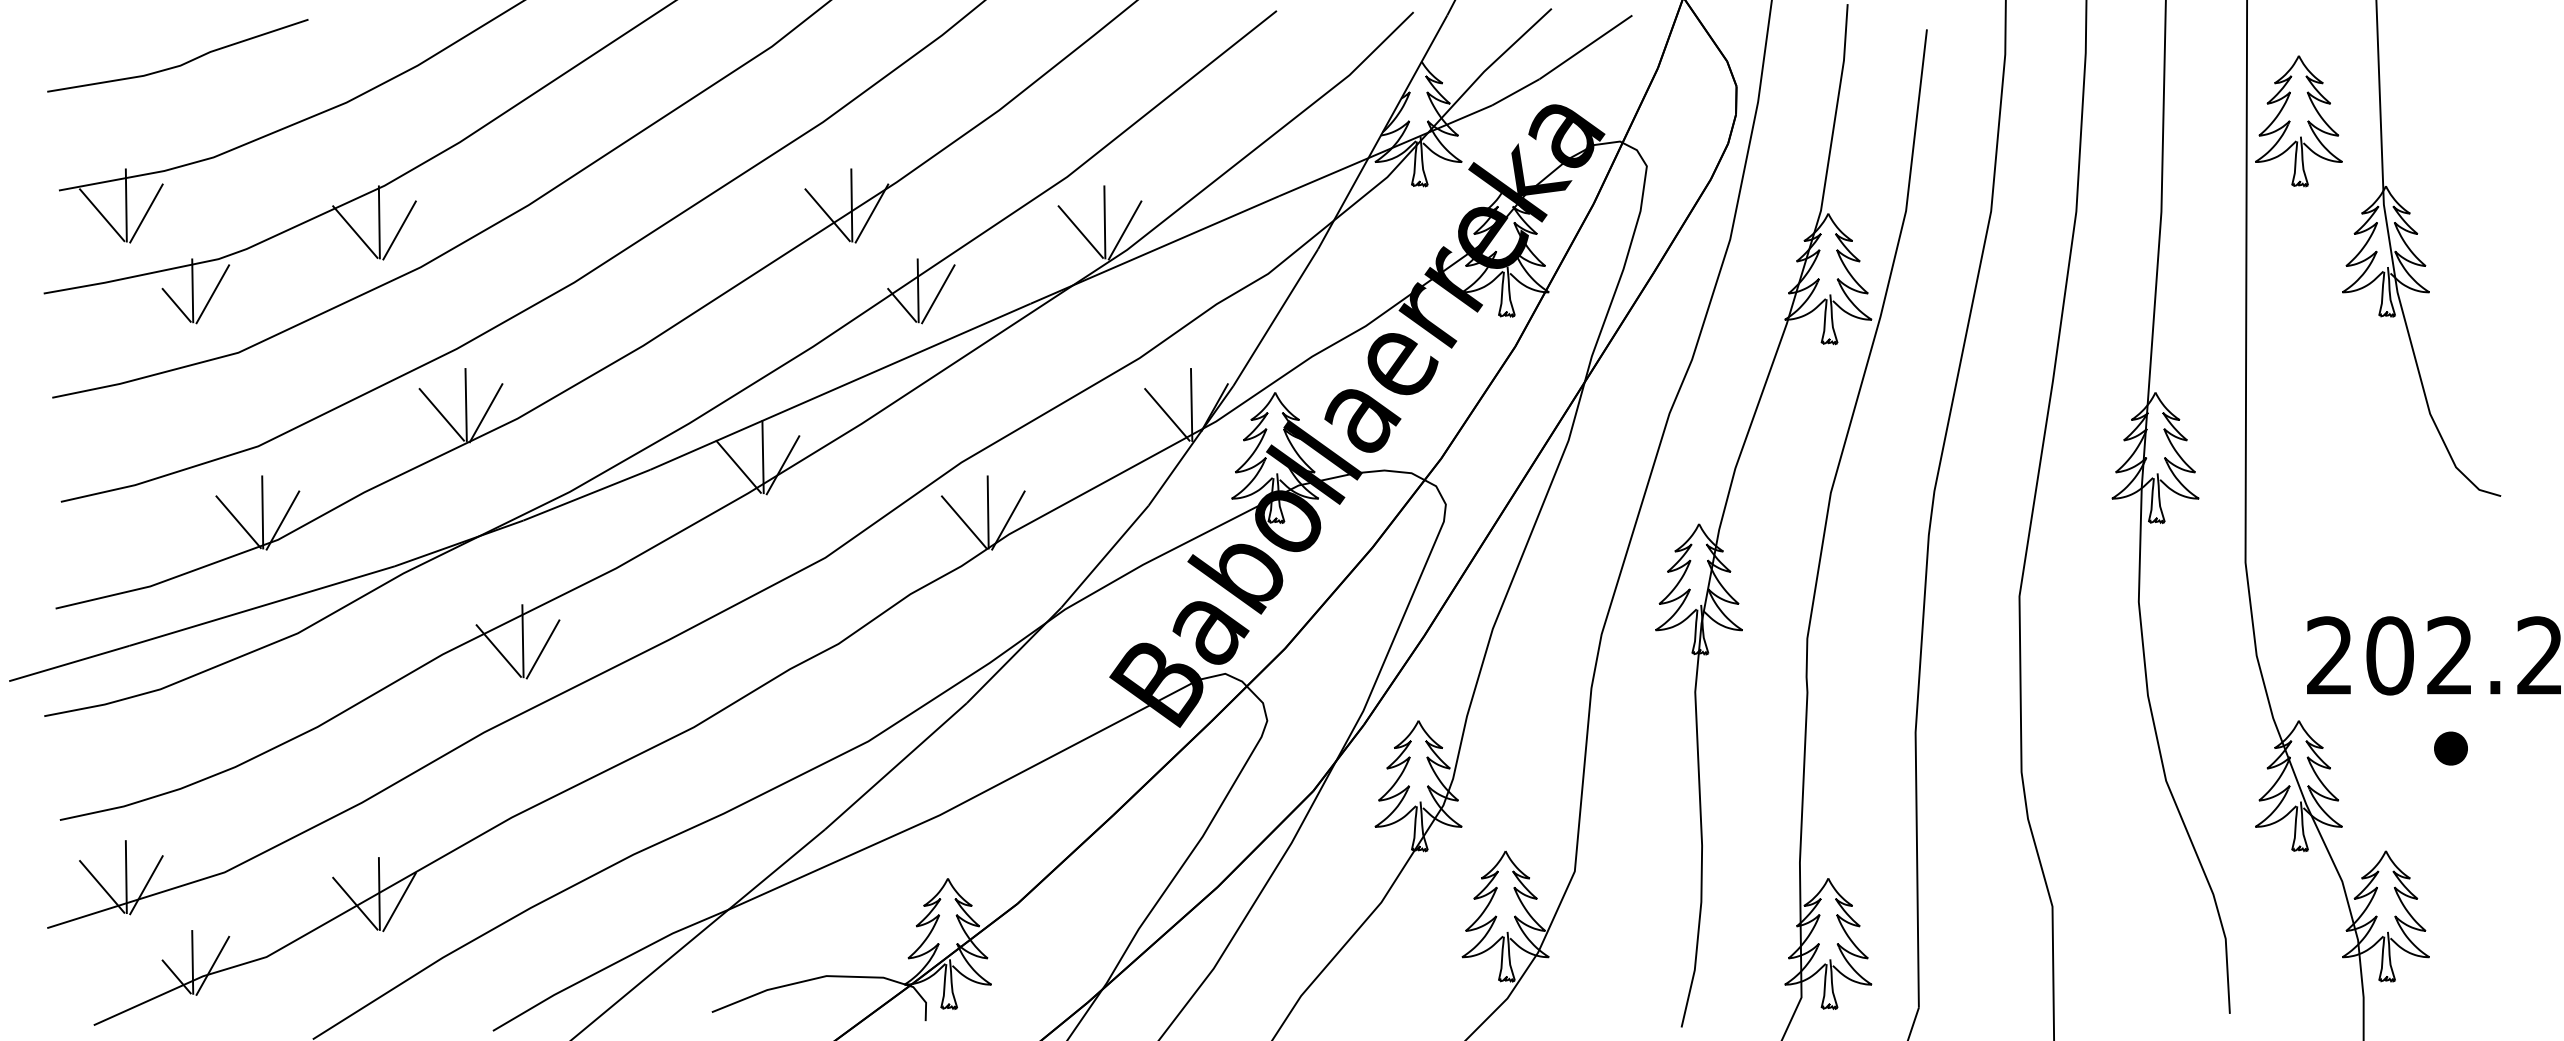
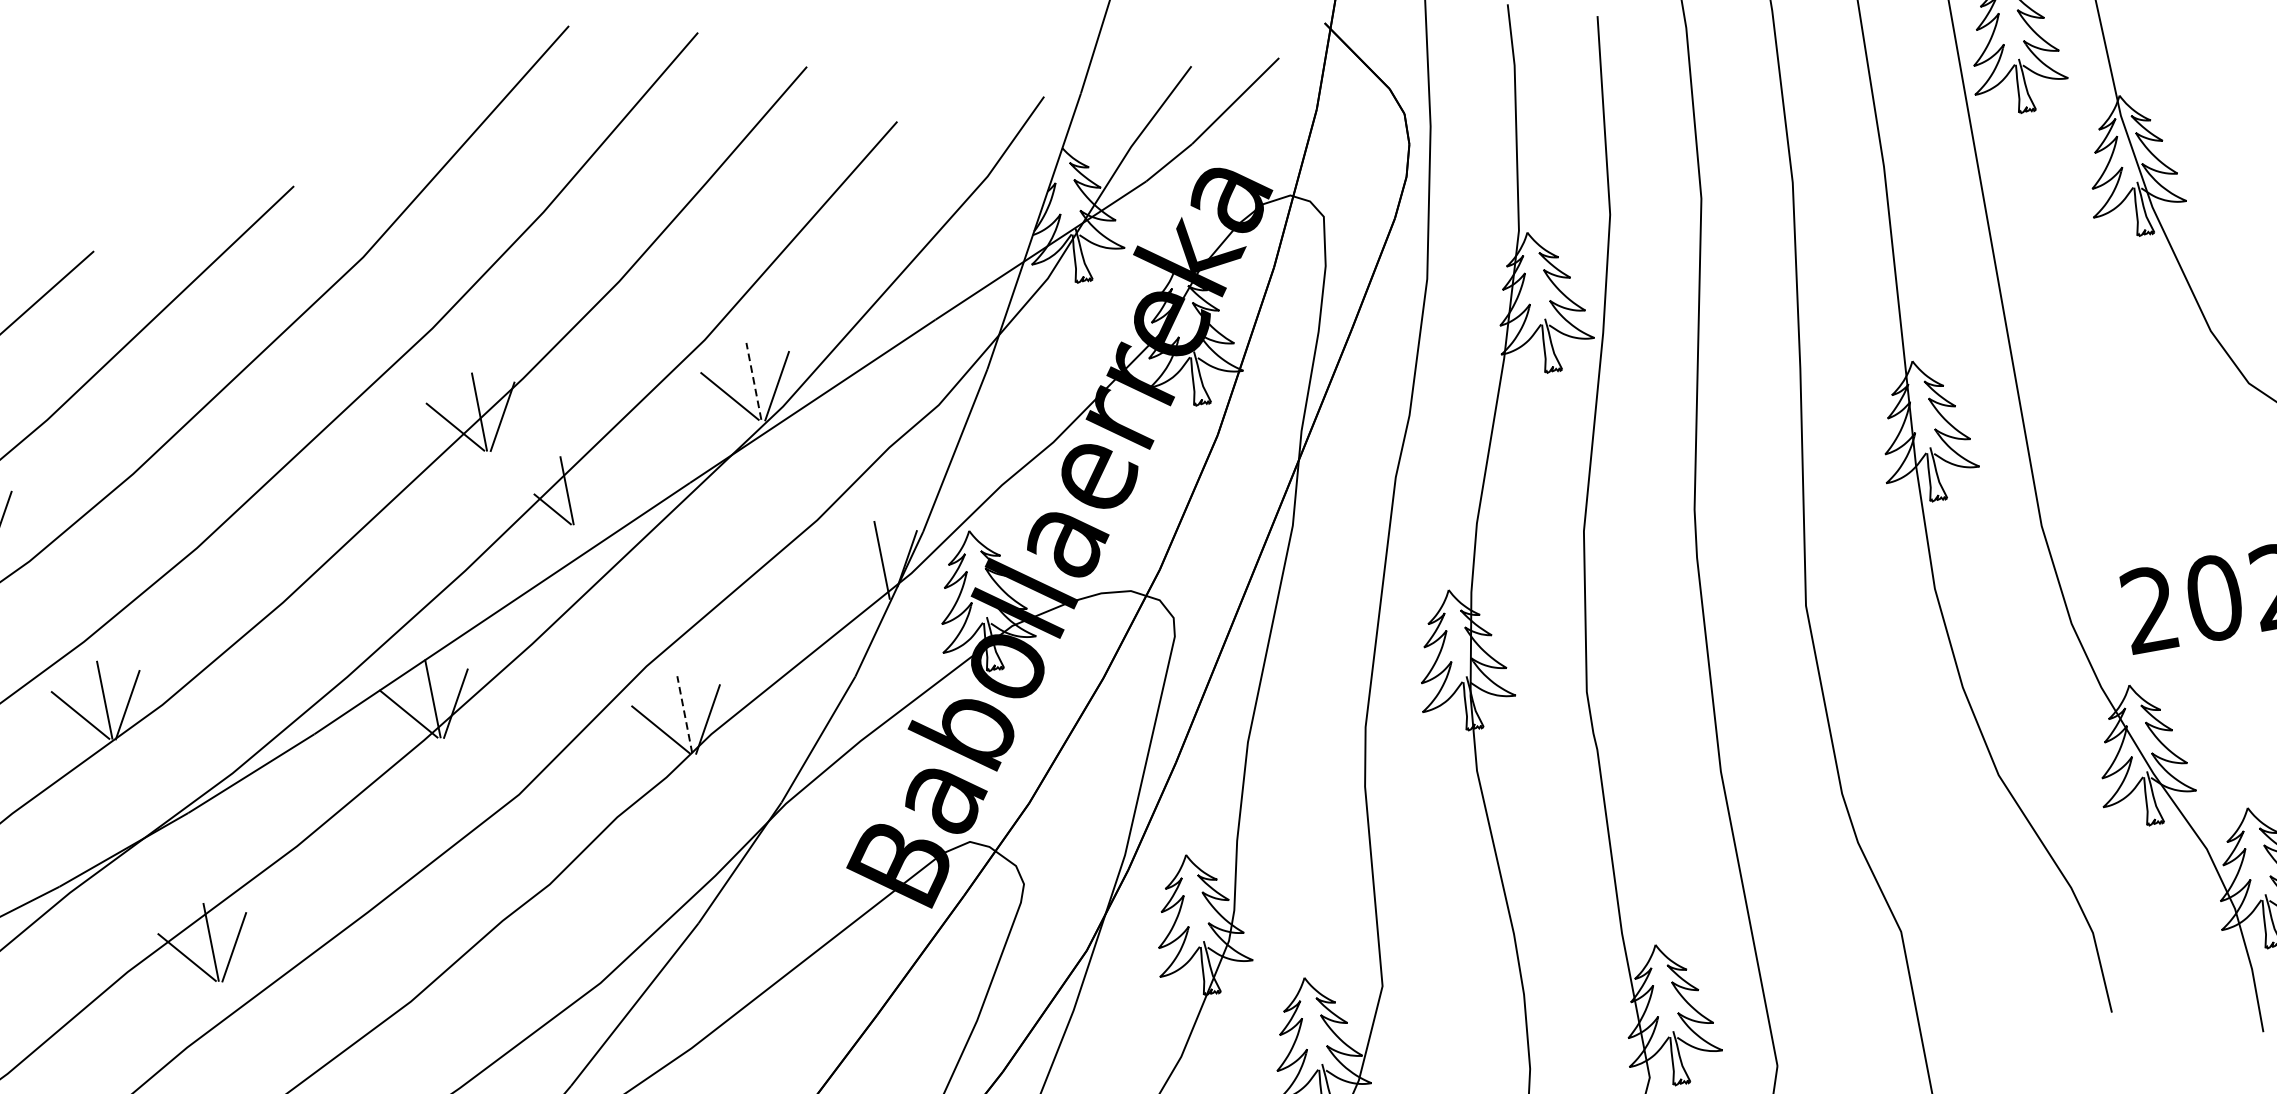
line: (1104, 222) -> (753, 381), solid -> dashed
line: (938, 294) -> (589, 490), removed
line: (1167, 414) -> (858, 575), removed
line: (988, 511) -> (684, 713), solid -> dashed

